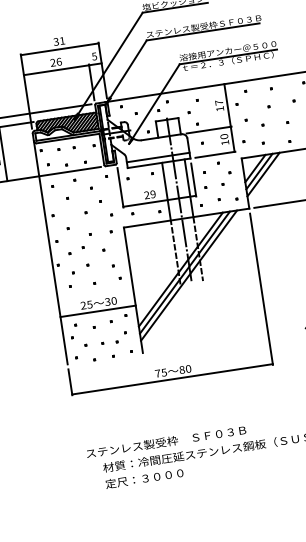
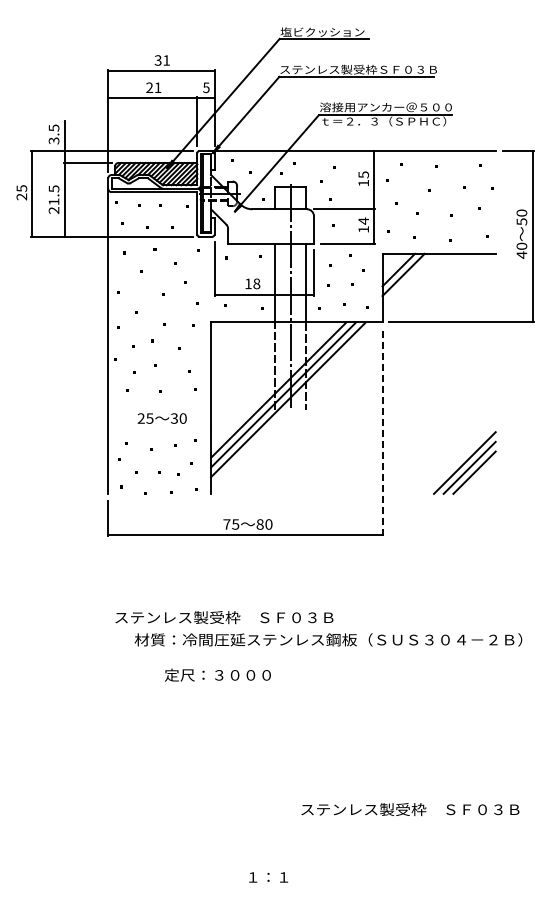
text: (58, 61) -> (157, 87), 26 -> 21
text: (219, 102) -> (363, 174), 17 -> 15
text: (224, 136) -> (363, 220), 10 -> 14
line: (157, 157) -> (270, 235), removed
line: (263, 174) -> (408, 279), removed
text: (149, 194) -> (252, 283), 29 -> 18
line: (261, 289) -> (382, 432), solid -> dashed
line: (98, 311) -> (159, 429), removed
text: (144, 478) -> (217, 674), moved

